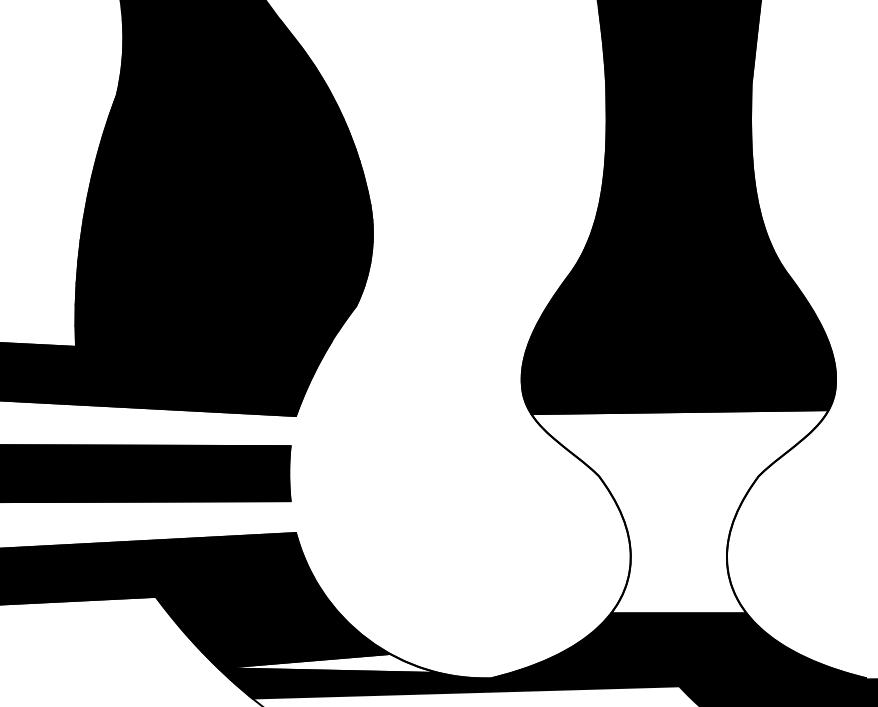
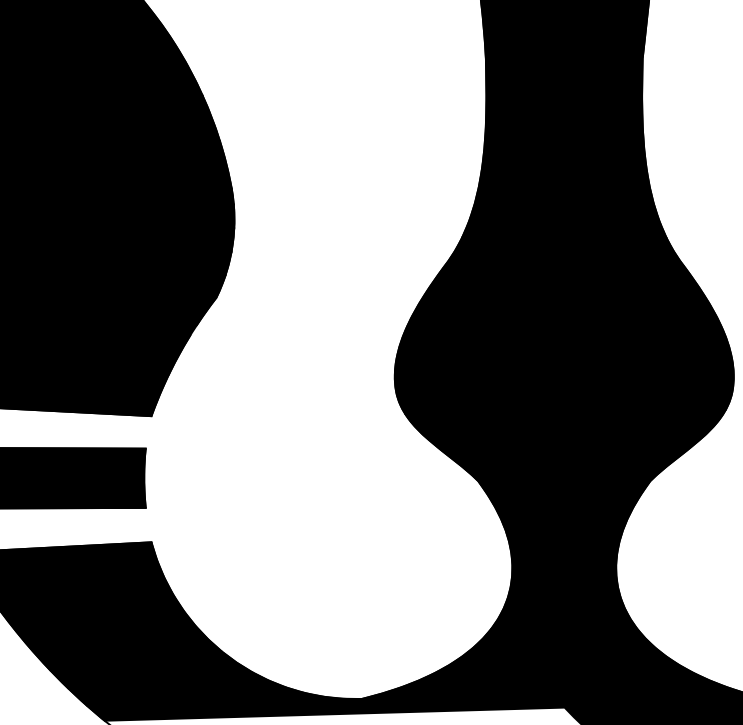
fill: (679, 511) -> (564, 519), added
fill: (328, 663) -> (186, 682), added

